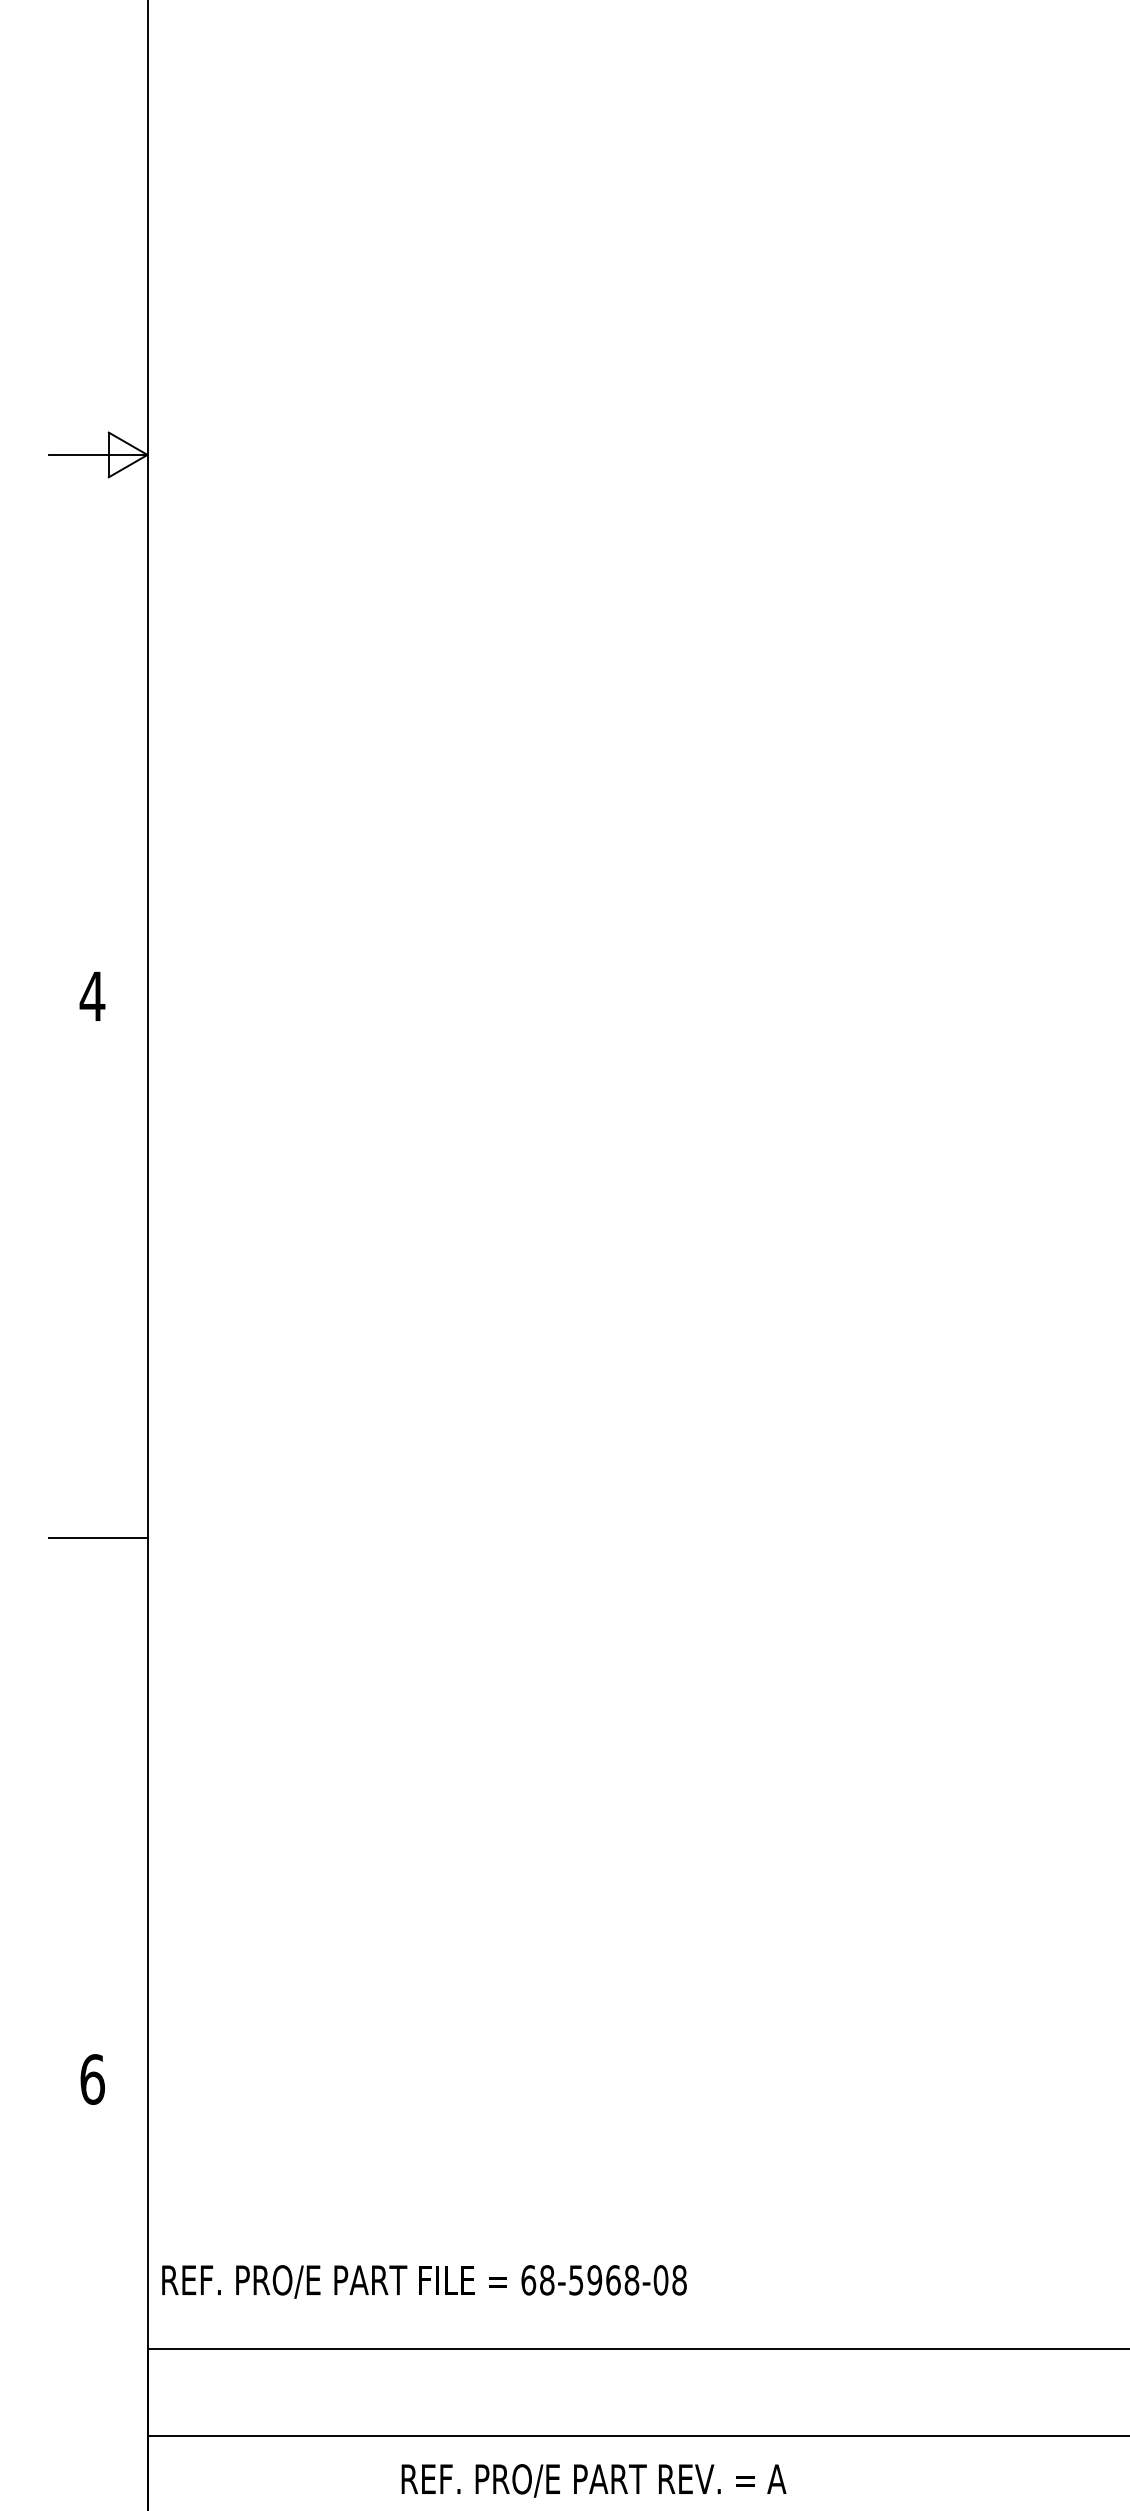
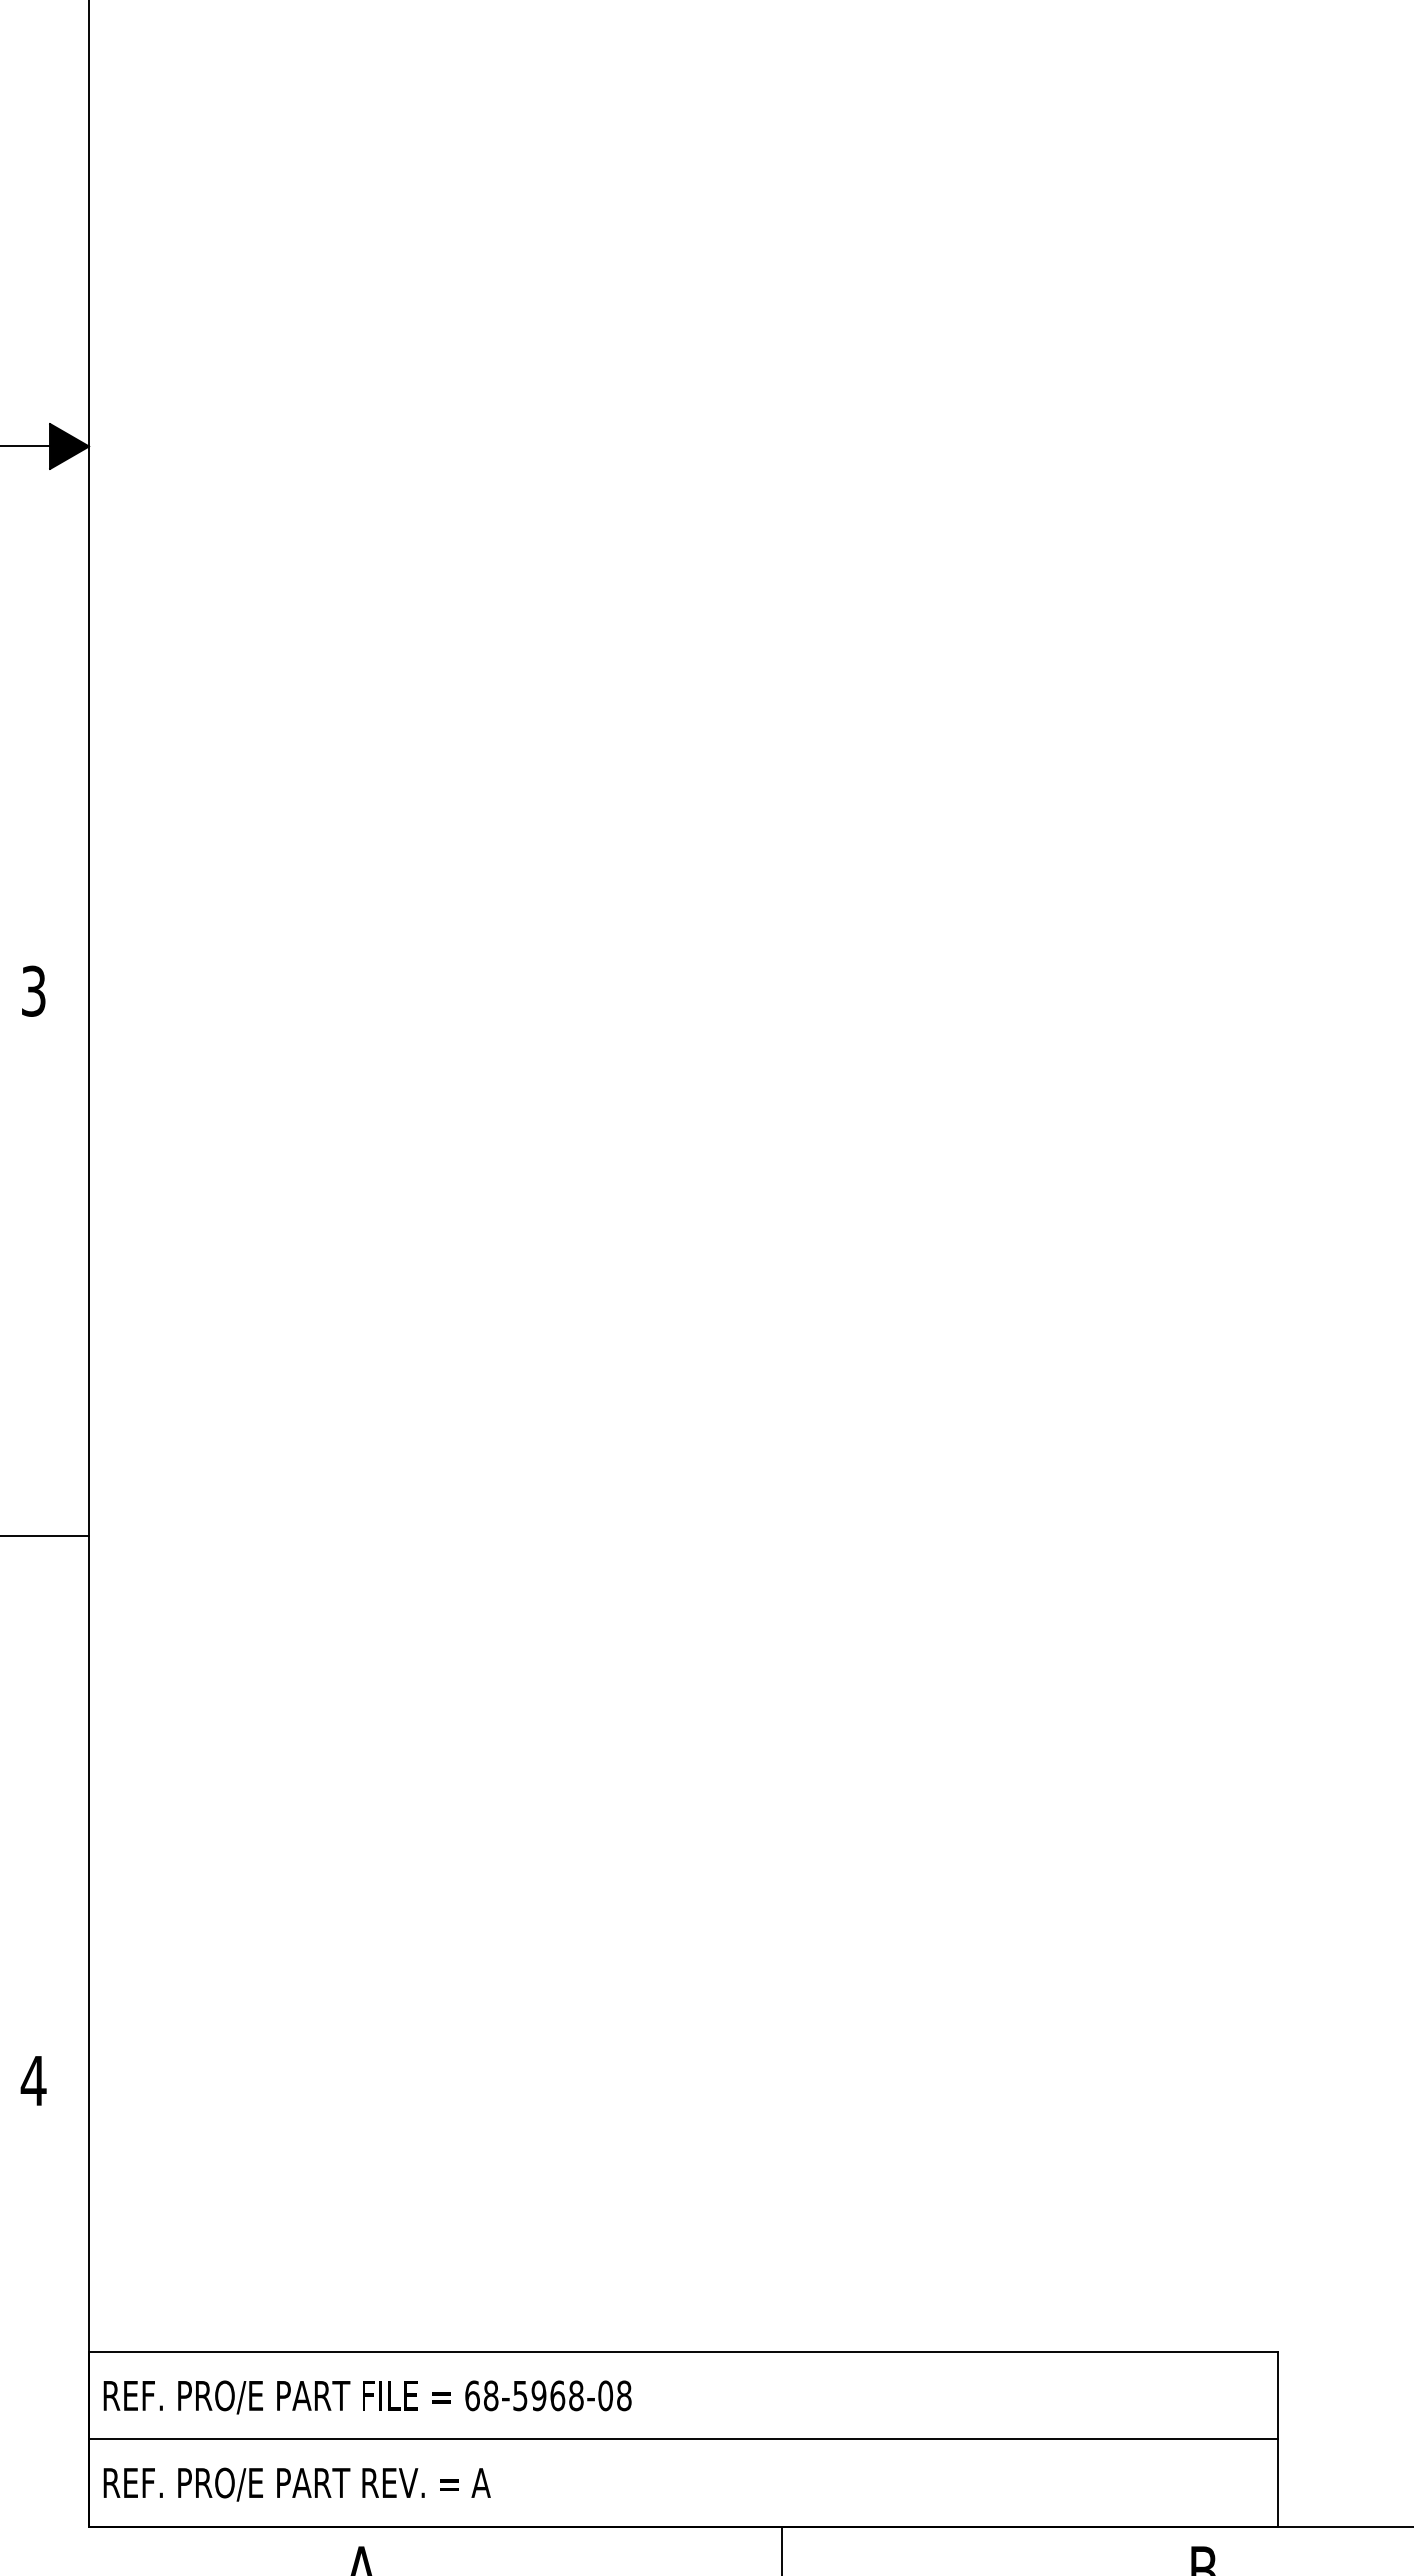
fill: (128, 454) -> (69, 446), added
text: (92, 995) -> (33, 990), 4 -> 3
text: (92, 2079) -> (33, 2080), 6 -> 4
text: (424, 2281) -> (367, 2397), moved
text: (593, 2480) -> (296, 2484), moved

